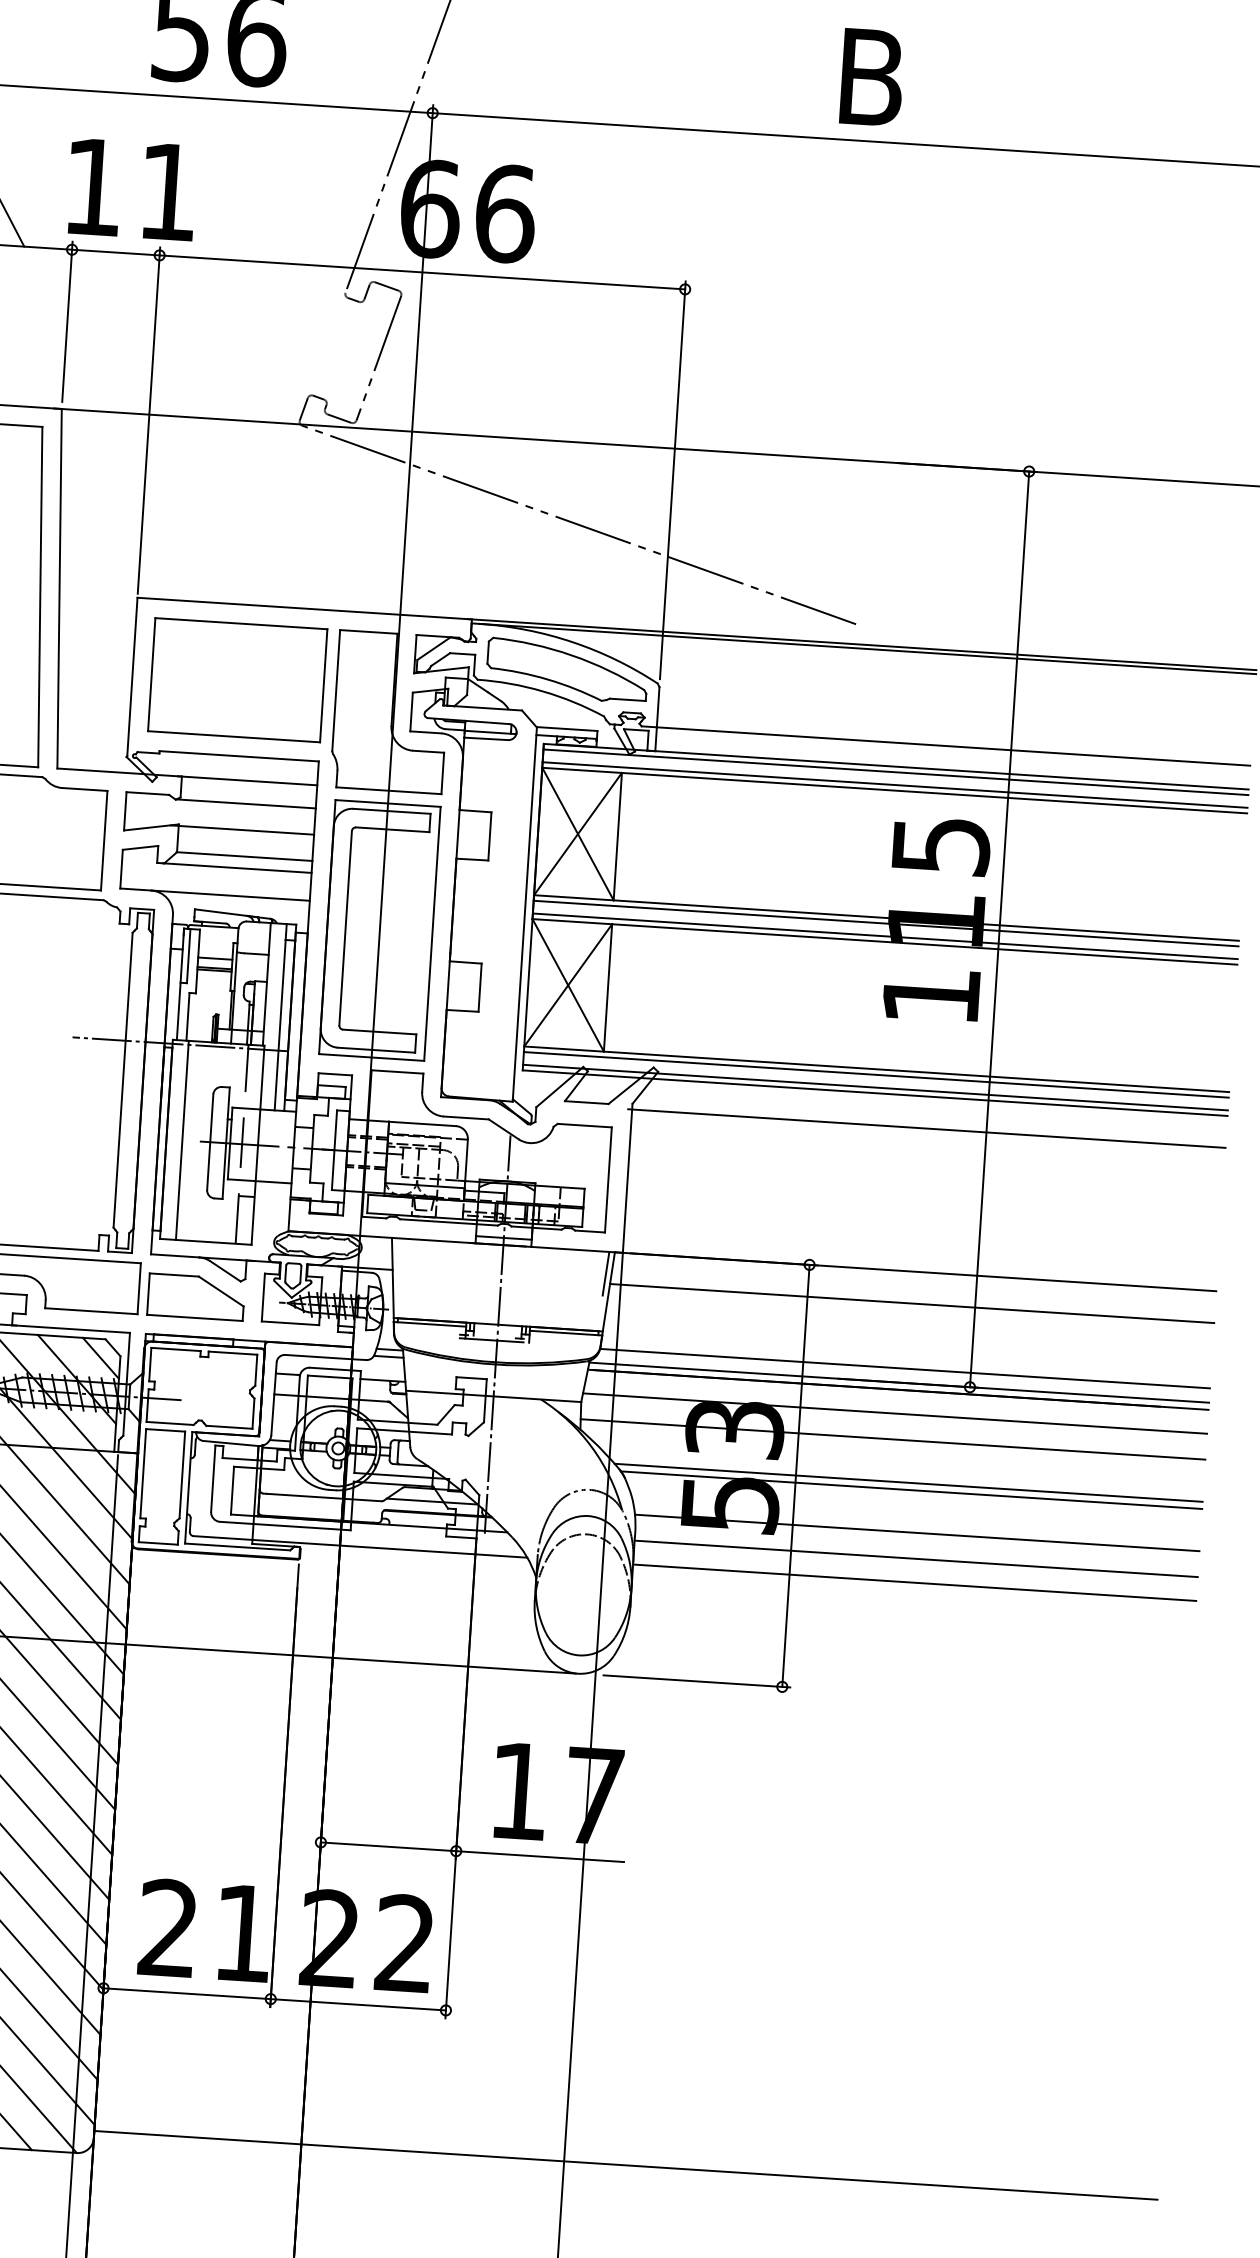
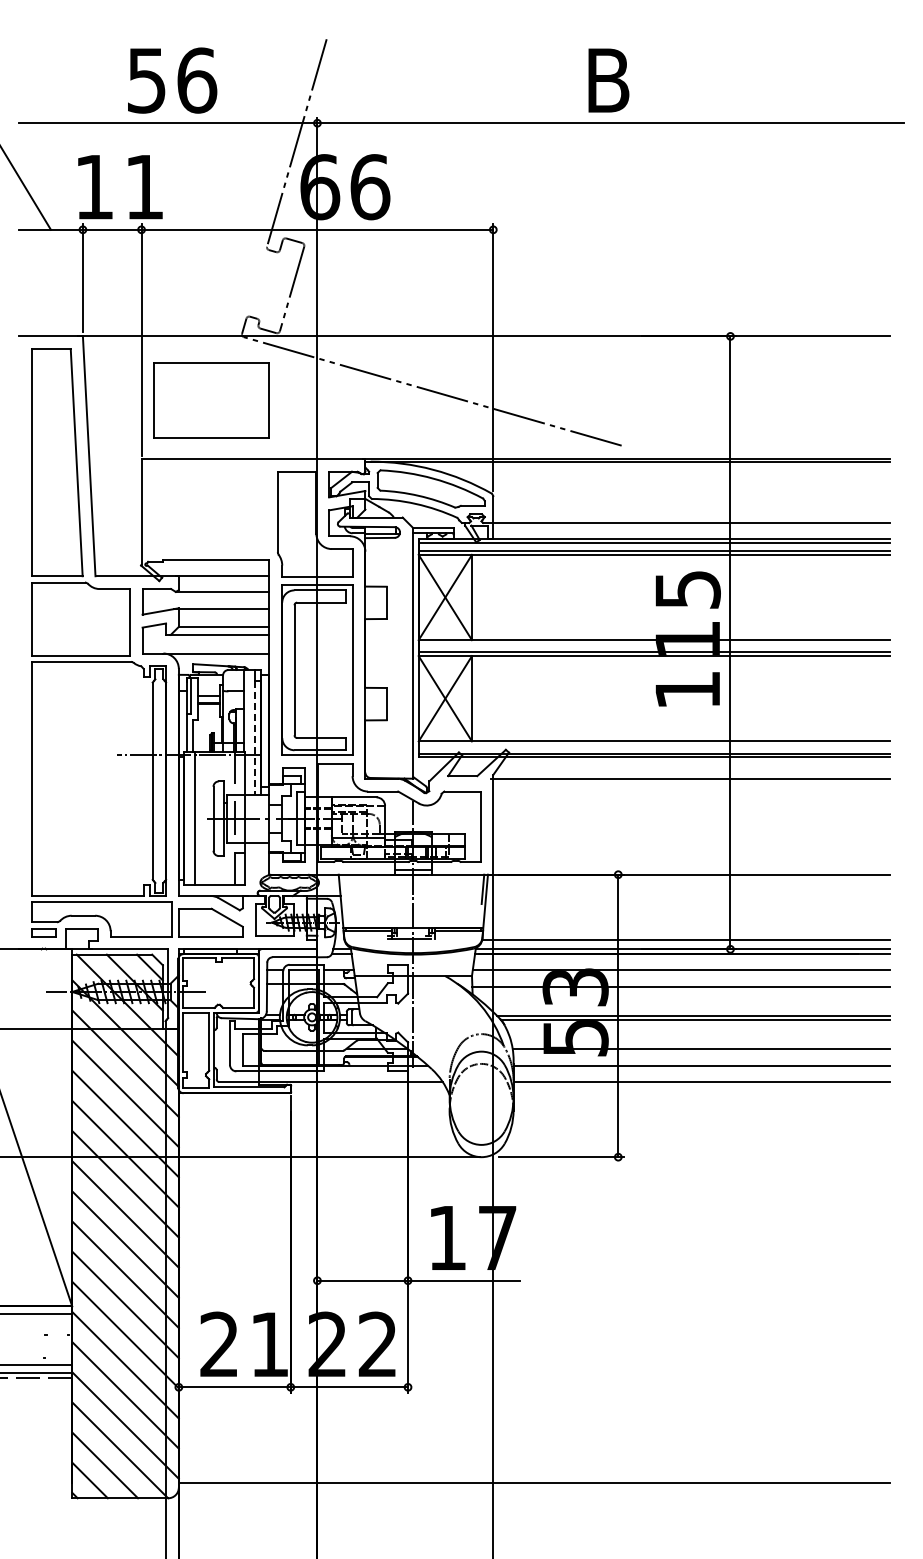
part: (237, 680) -> (211, 400), moved
line: (886, 922) -> (654, 643), removed
line: (280, 1026) -> (255, 738), solid -> dashed
line: (876, 1075) -> (654, 745), removed
line: (912, 1304) -> (688, 896), removed

